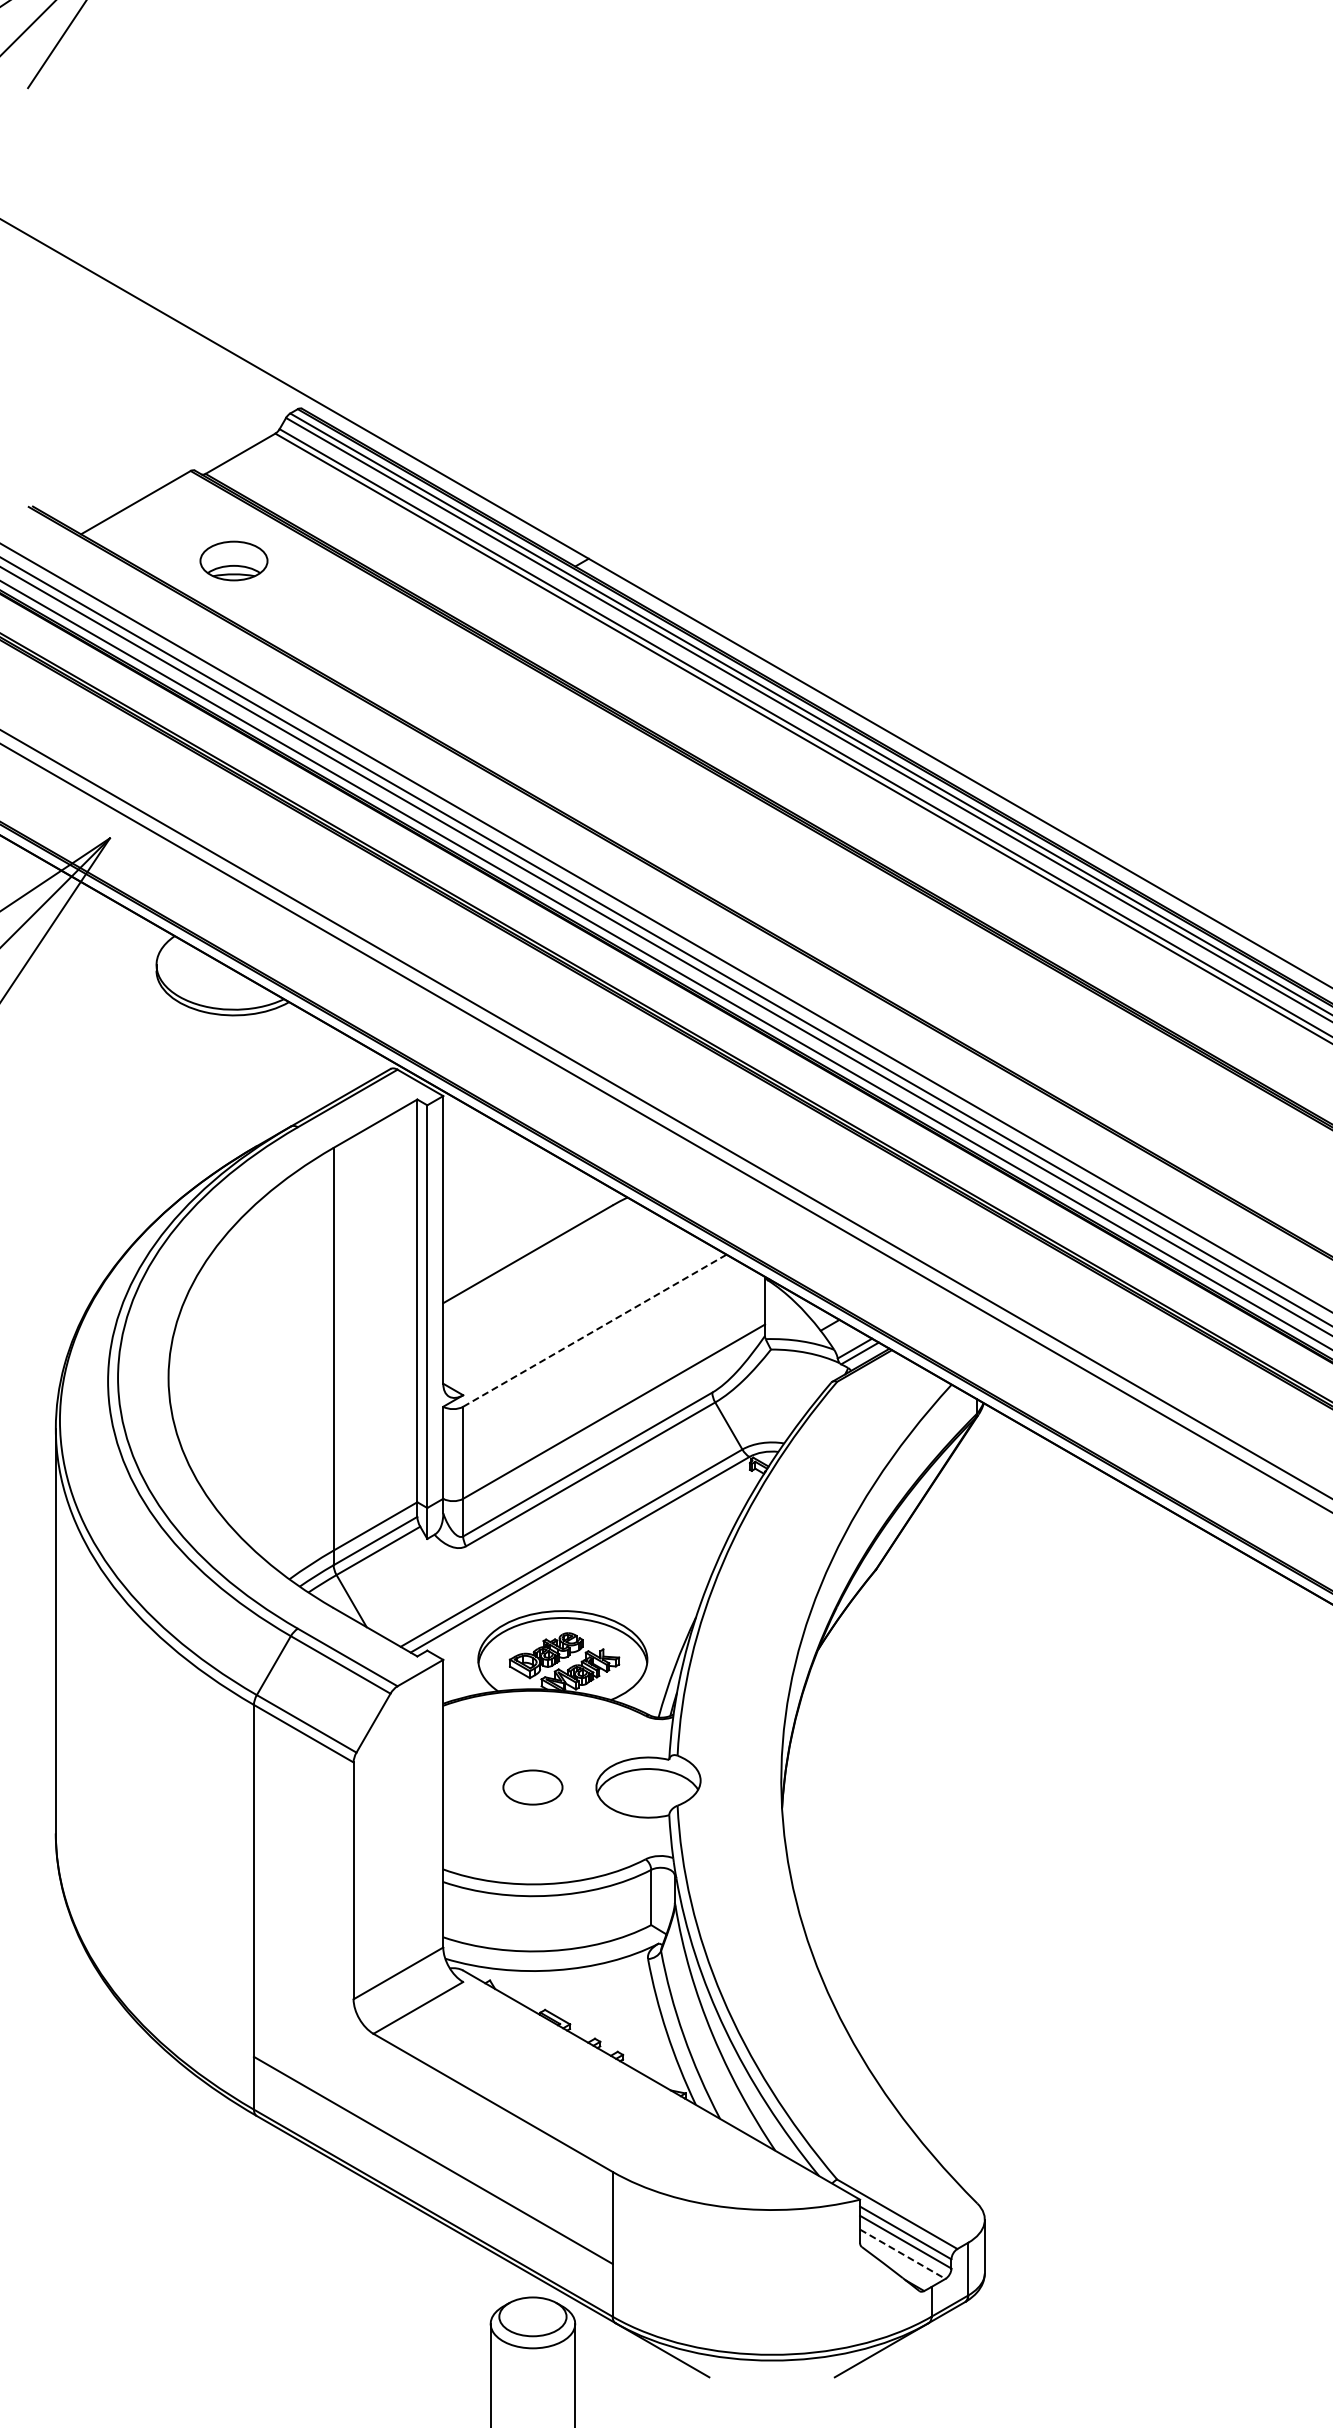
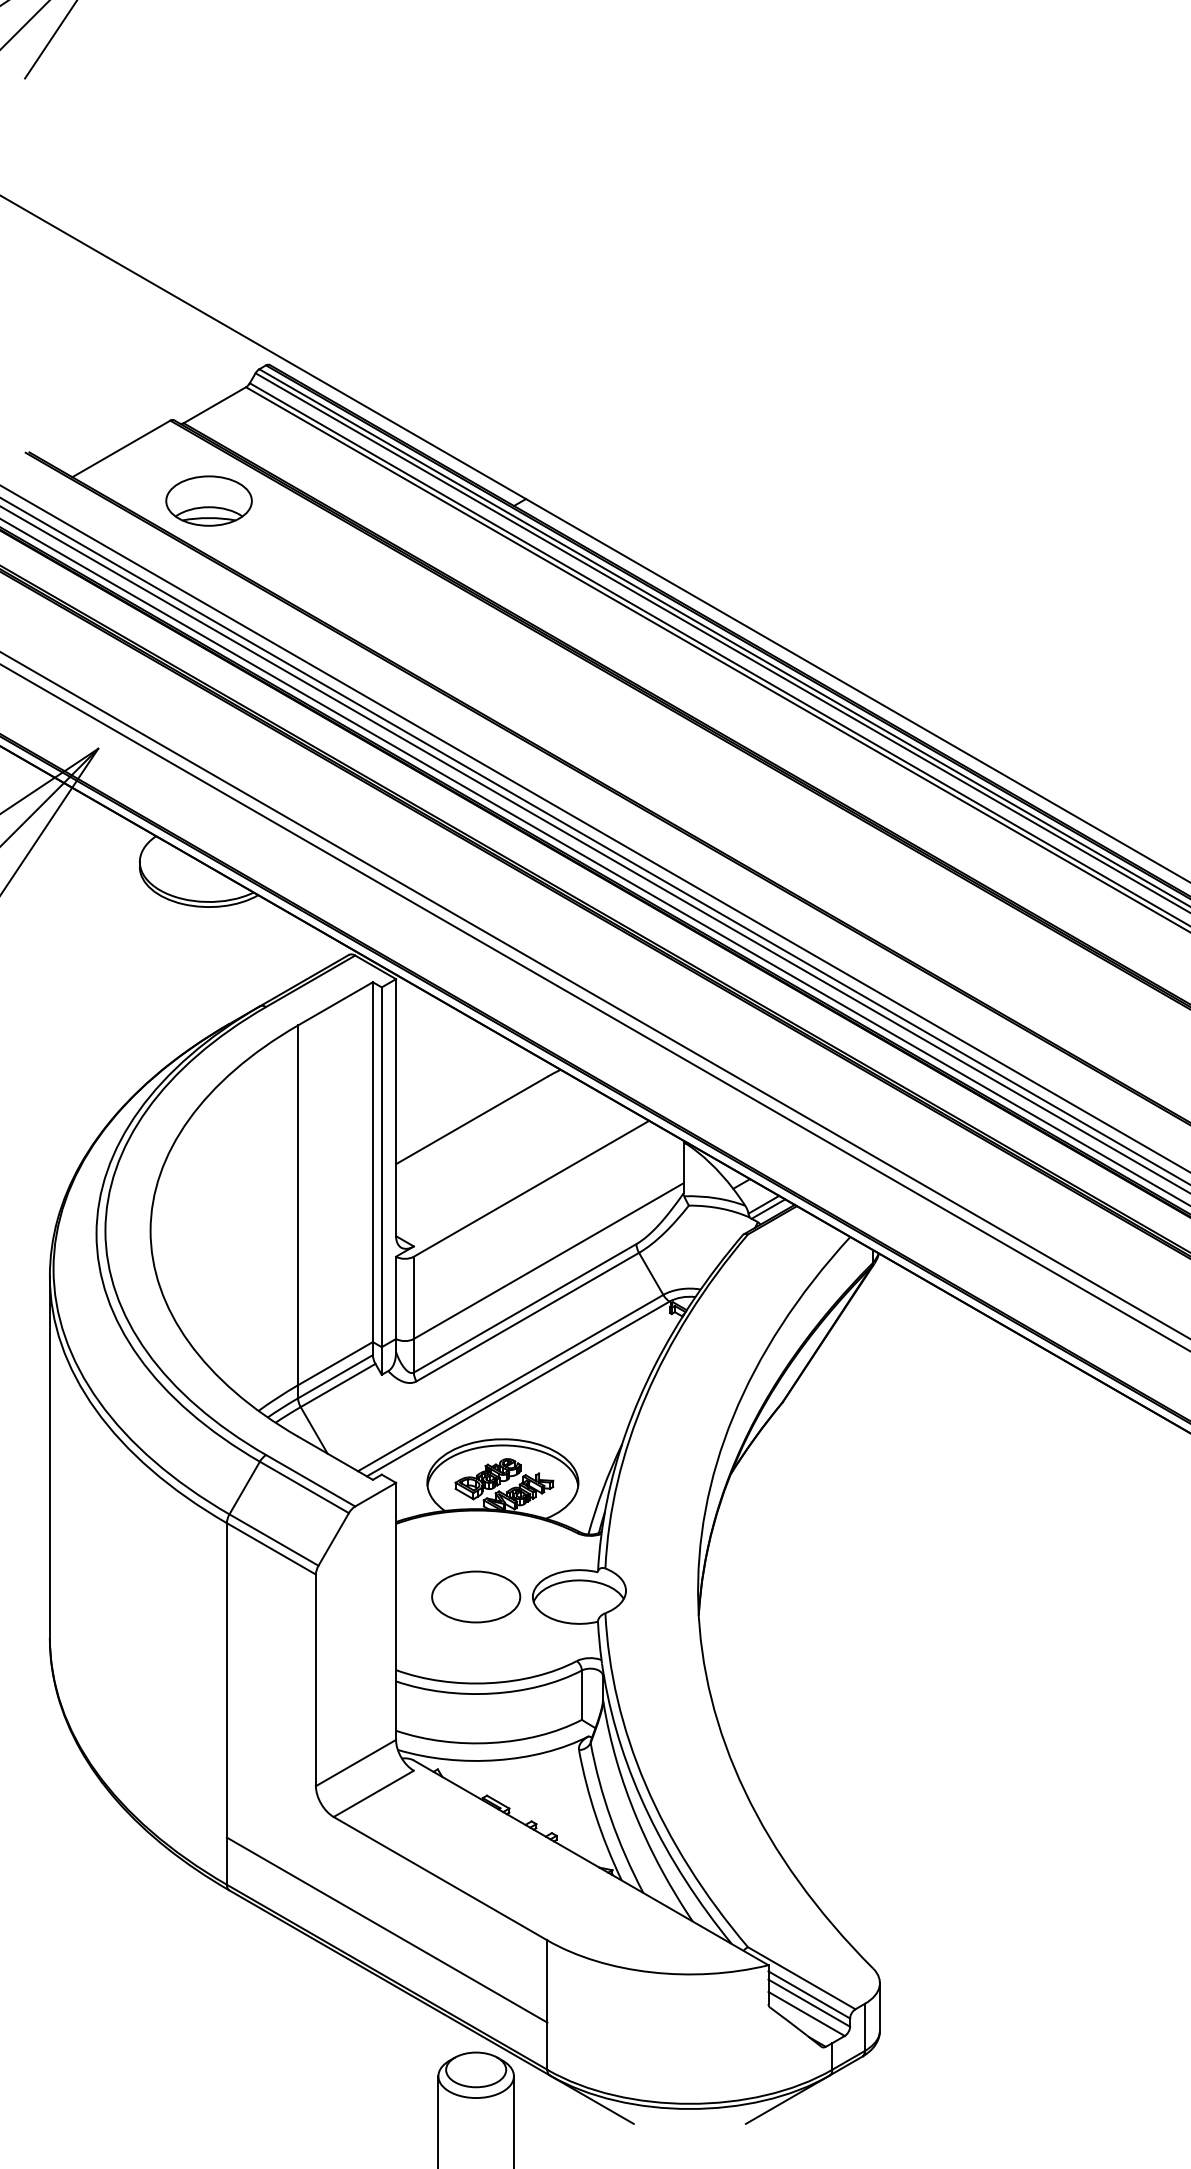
part: (233, 560) -> (208, 500), size x1.43
line: (595, 1330) -> (532, 1188), dashed -> solid
part: (532, 1787) -> (475, 1596), size x1.67
line: (903, 2254) -> (807, 2014), dashed -> solid

